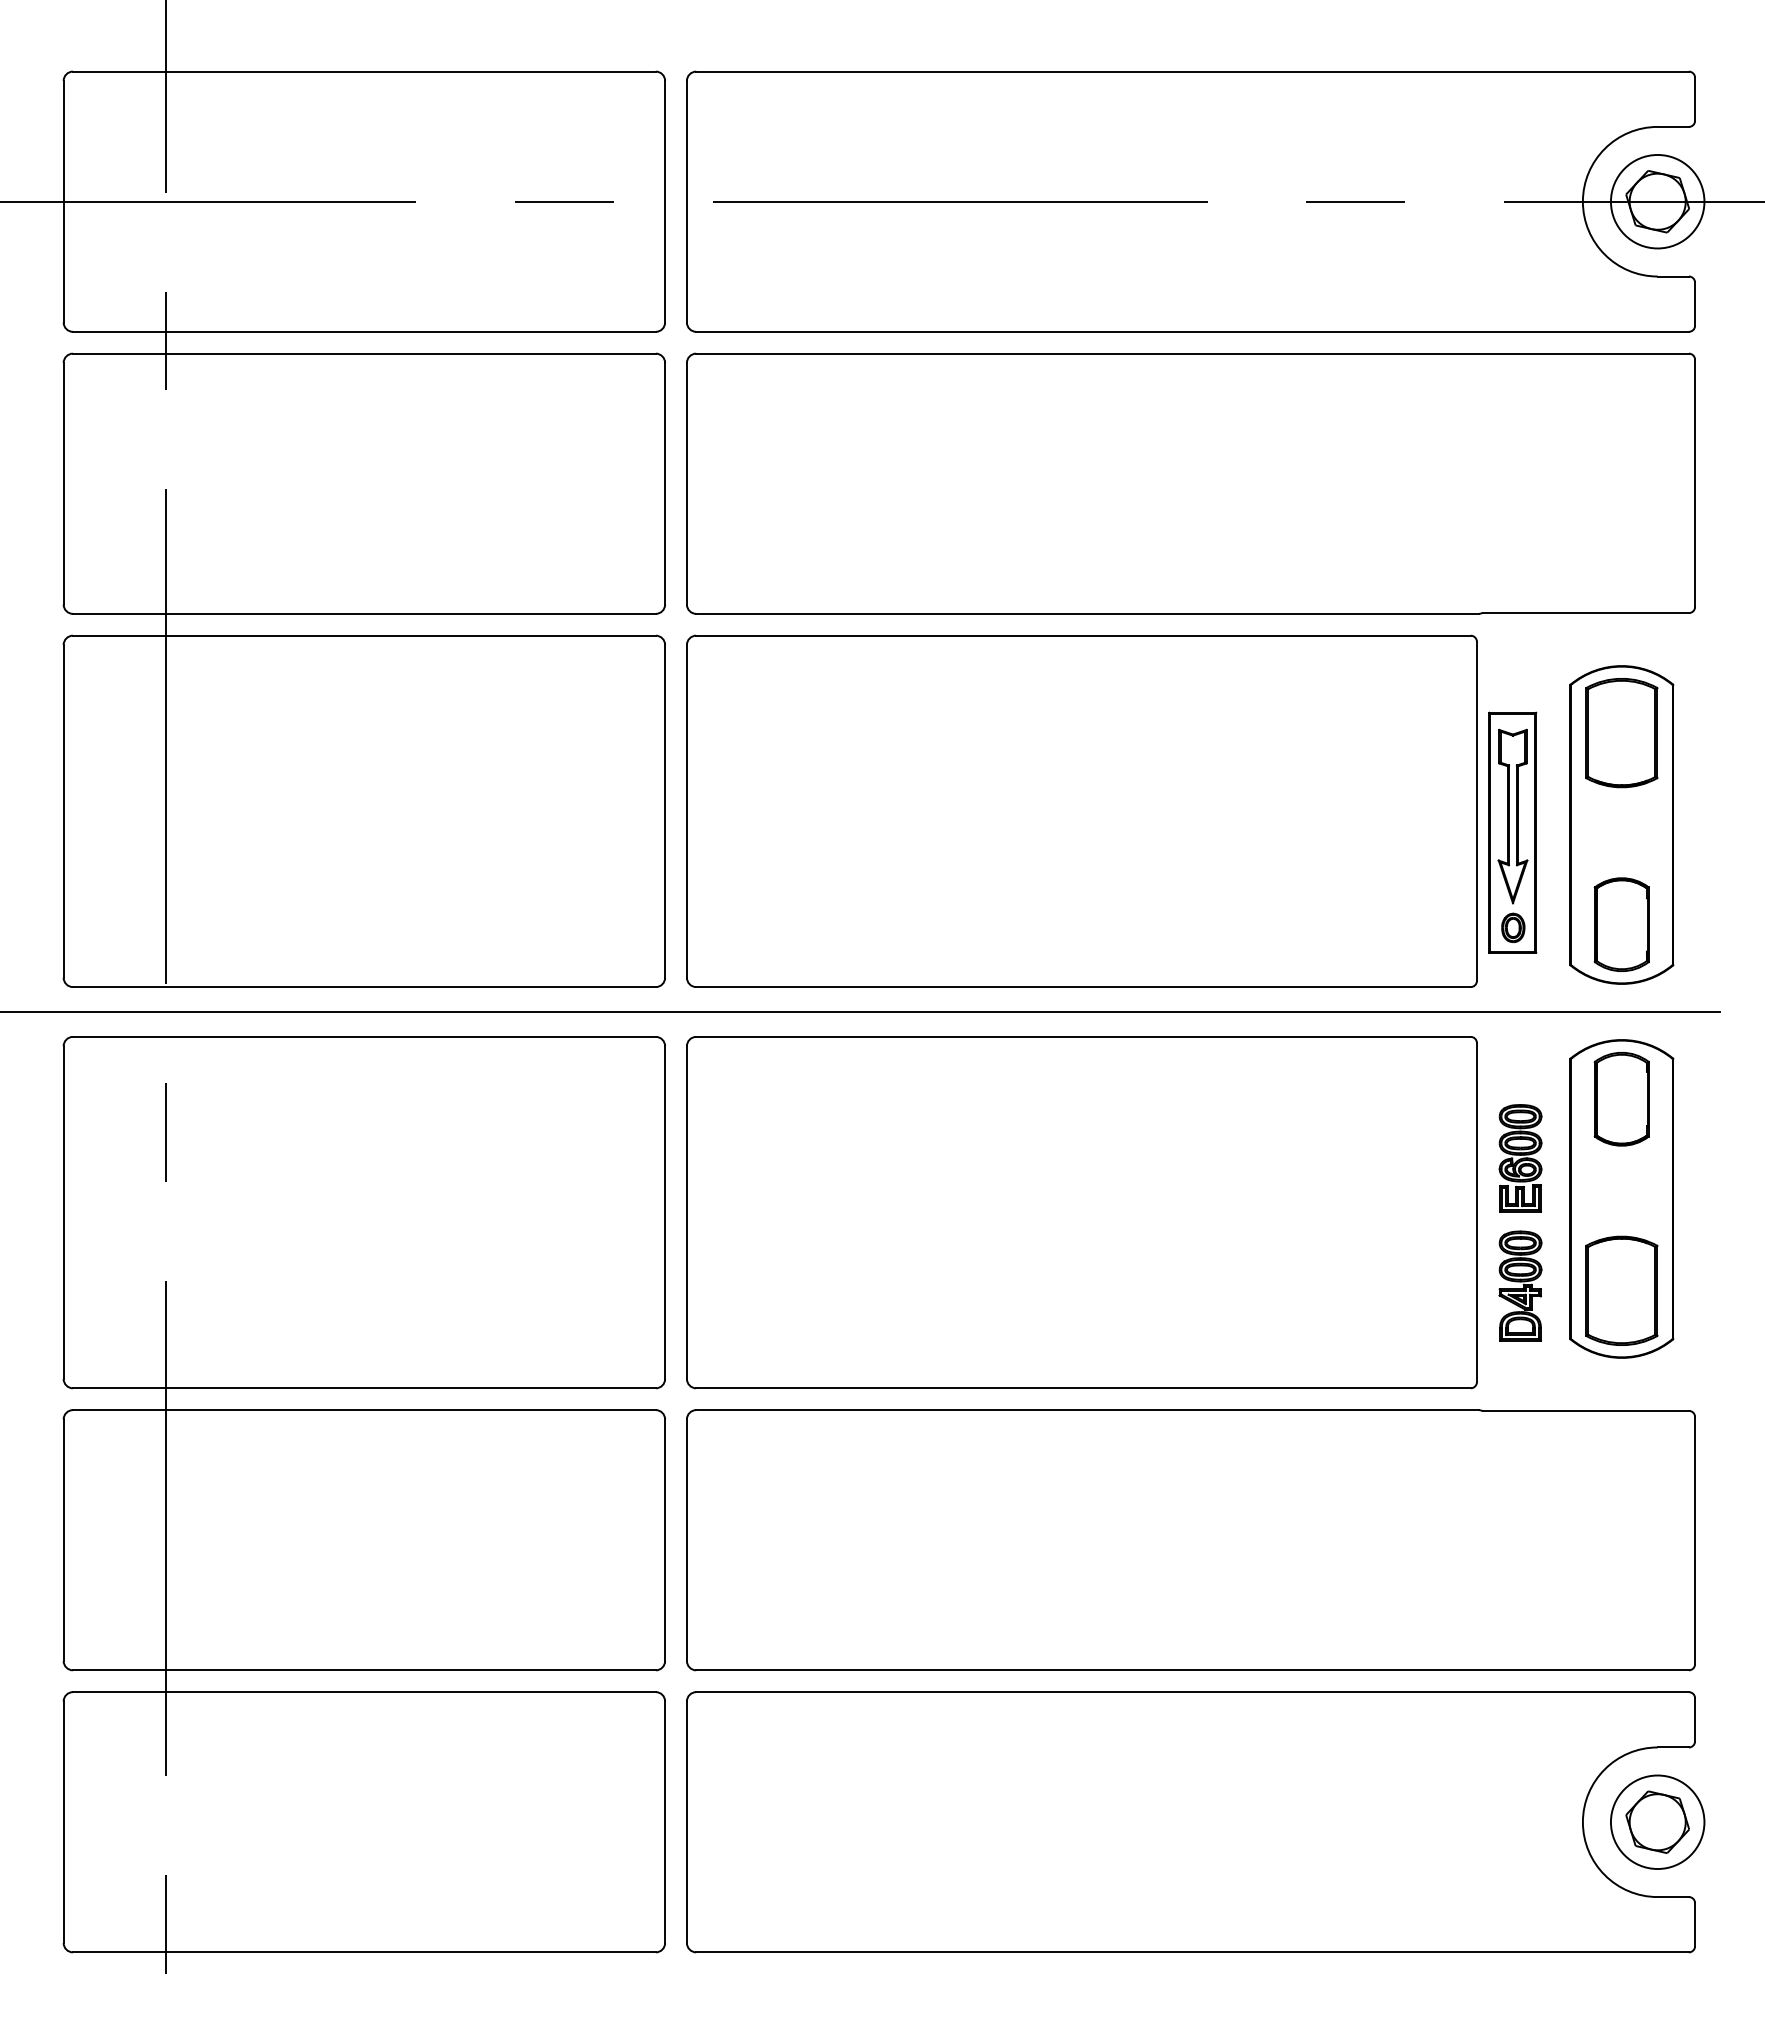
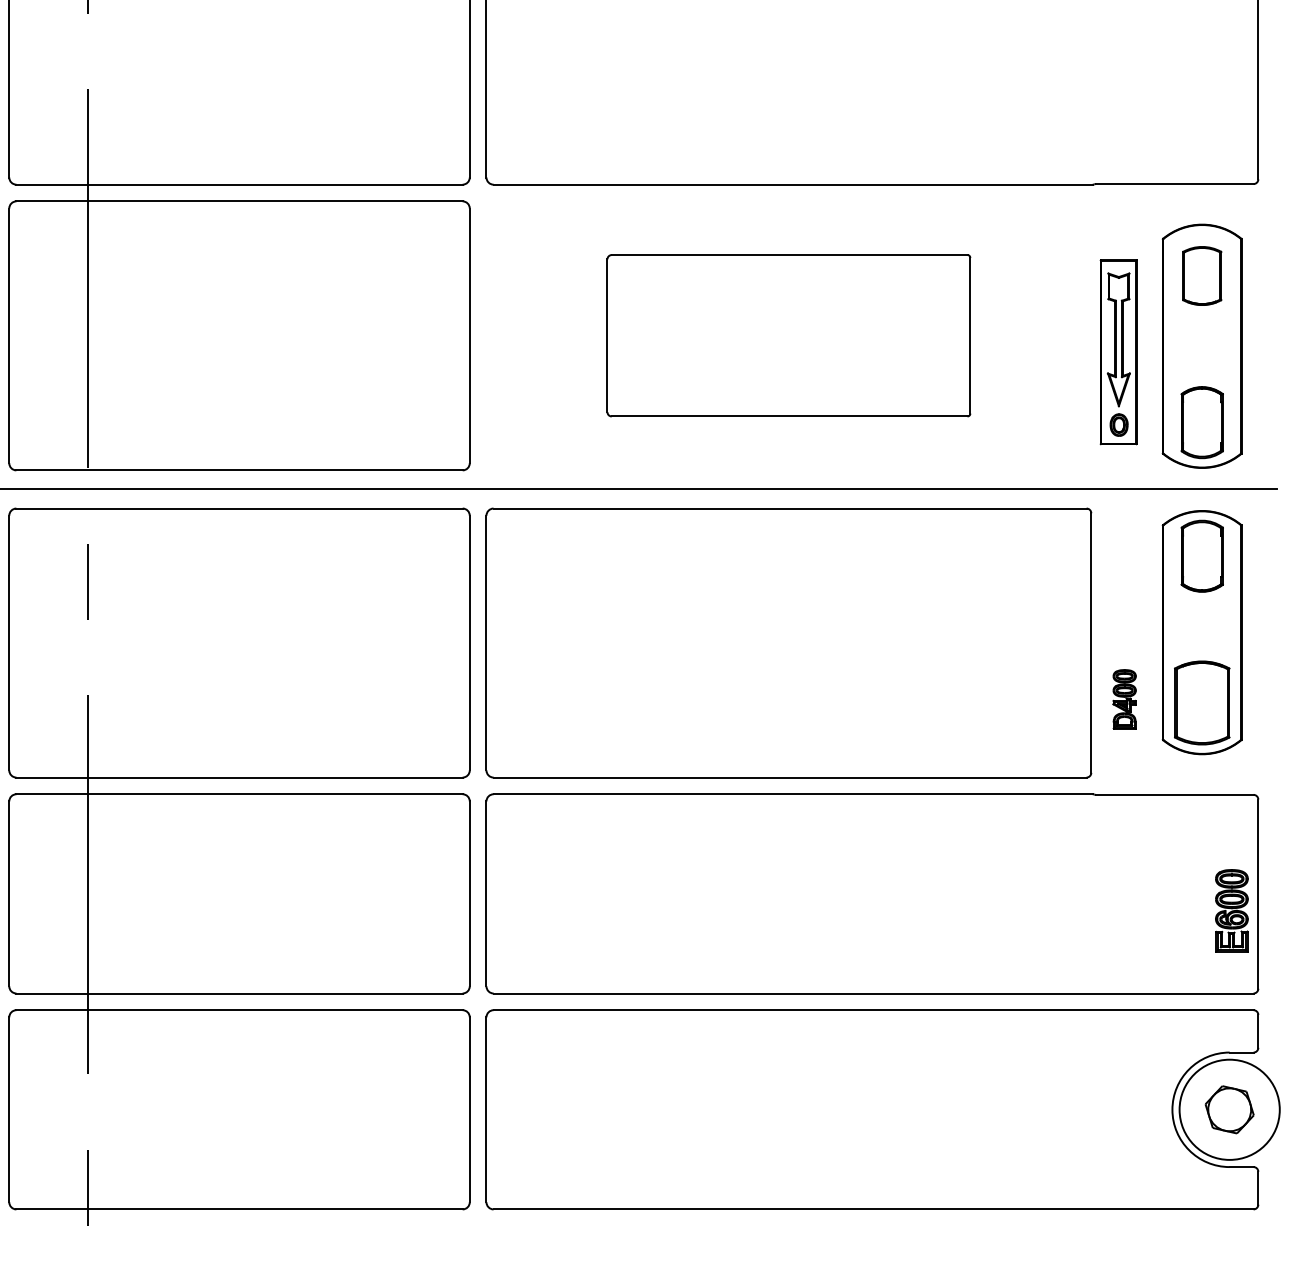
part: (1621, 733) -> (1201, 276), size x0.7
part: (1081, 810) -> (788, 335), size x0.6
part: (1520, 1158) -> (1231, 910), moved
part: (1520, 1285) -> (1124, 698), size x0.7
circle: (1657, 1822) -> (1229, 1109), size x1.4

